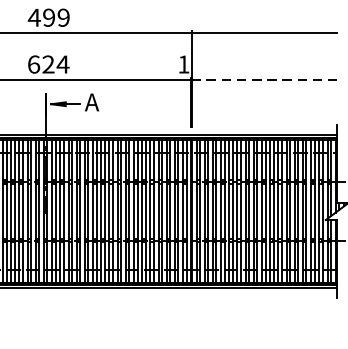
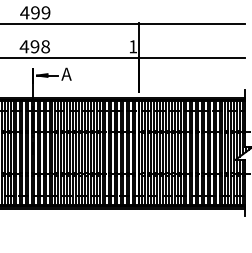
text: (47, 64) -> (34, 46), 624 -> 498
line: (264, 79) -> (191, 57), dashed -> solid

